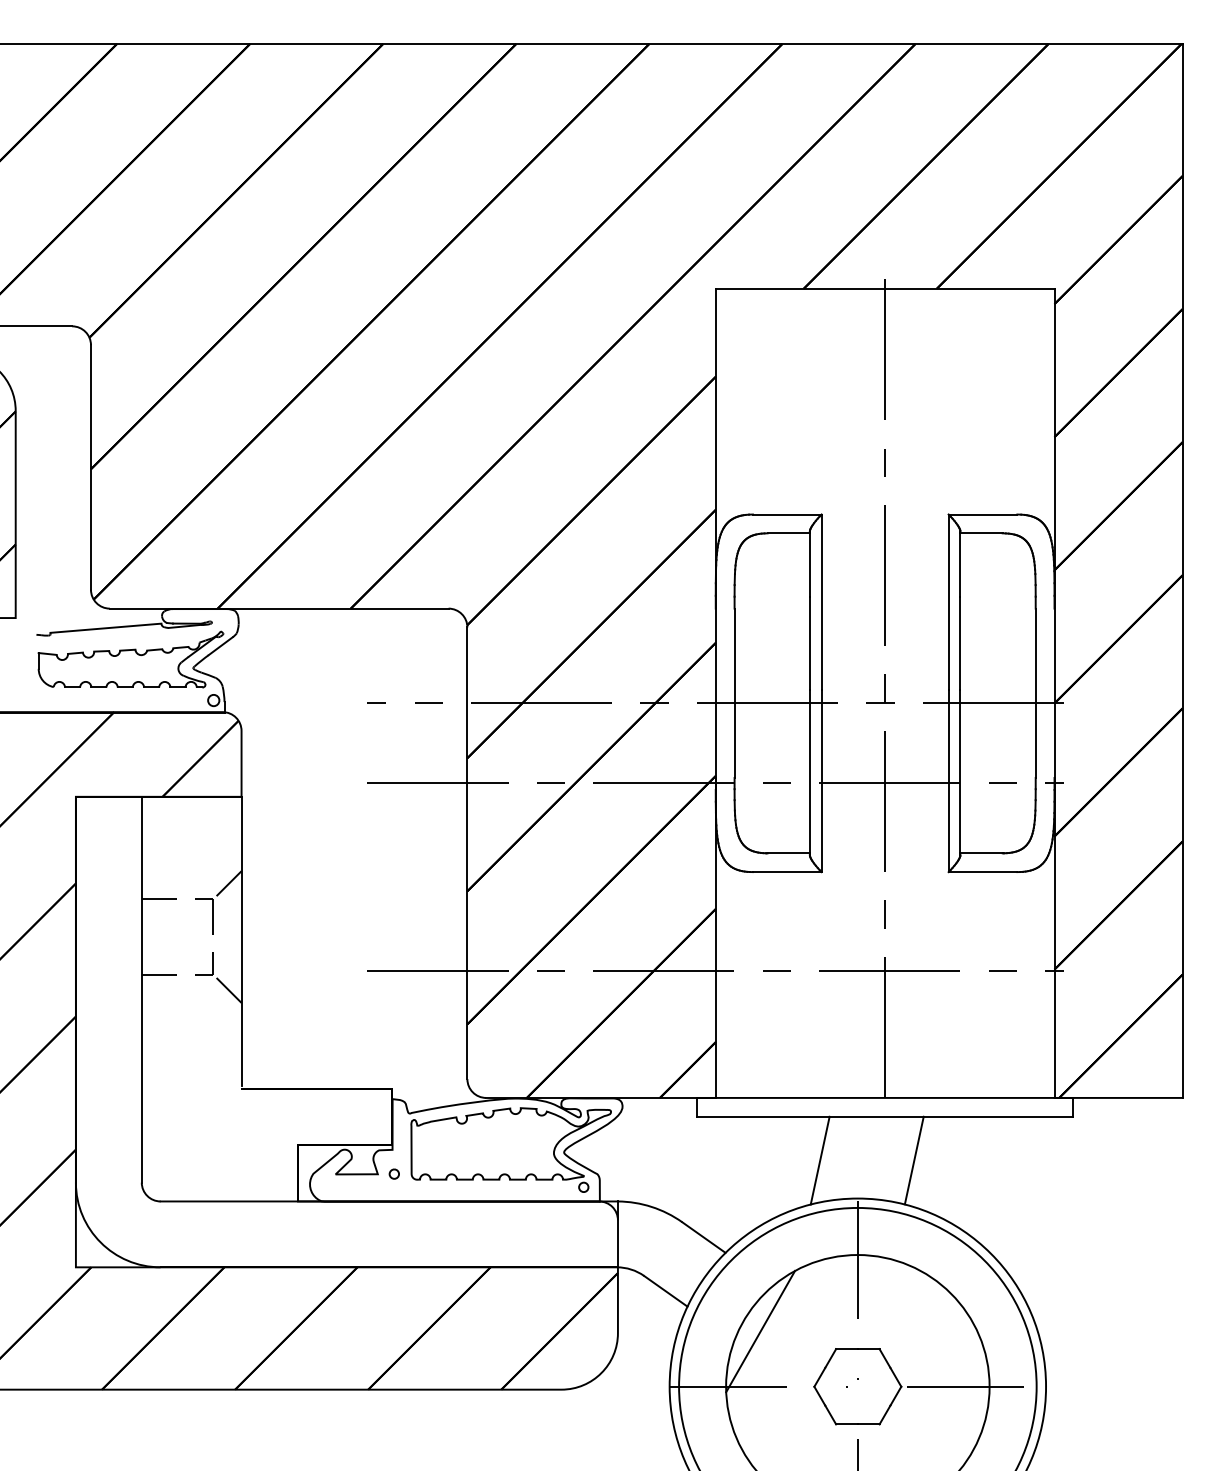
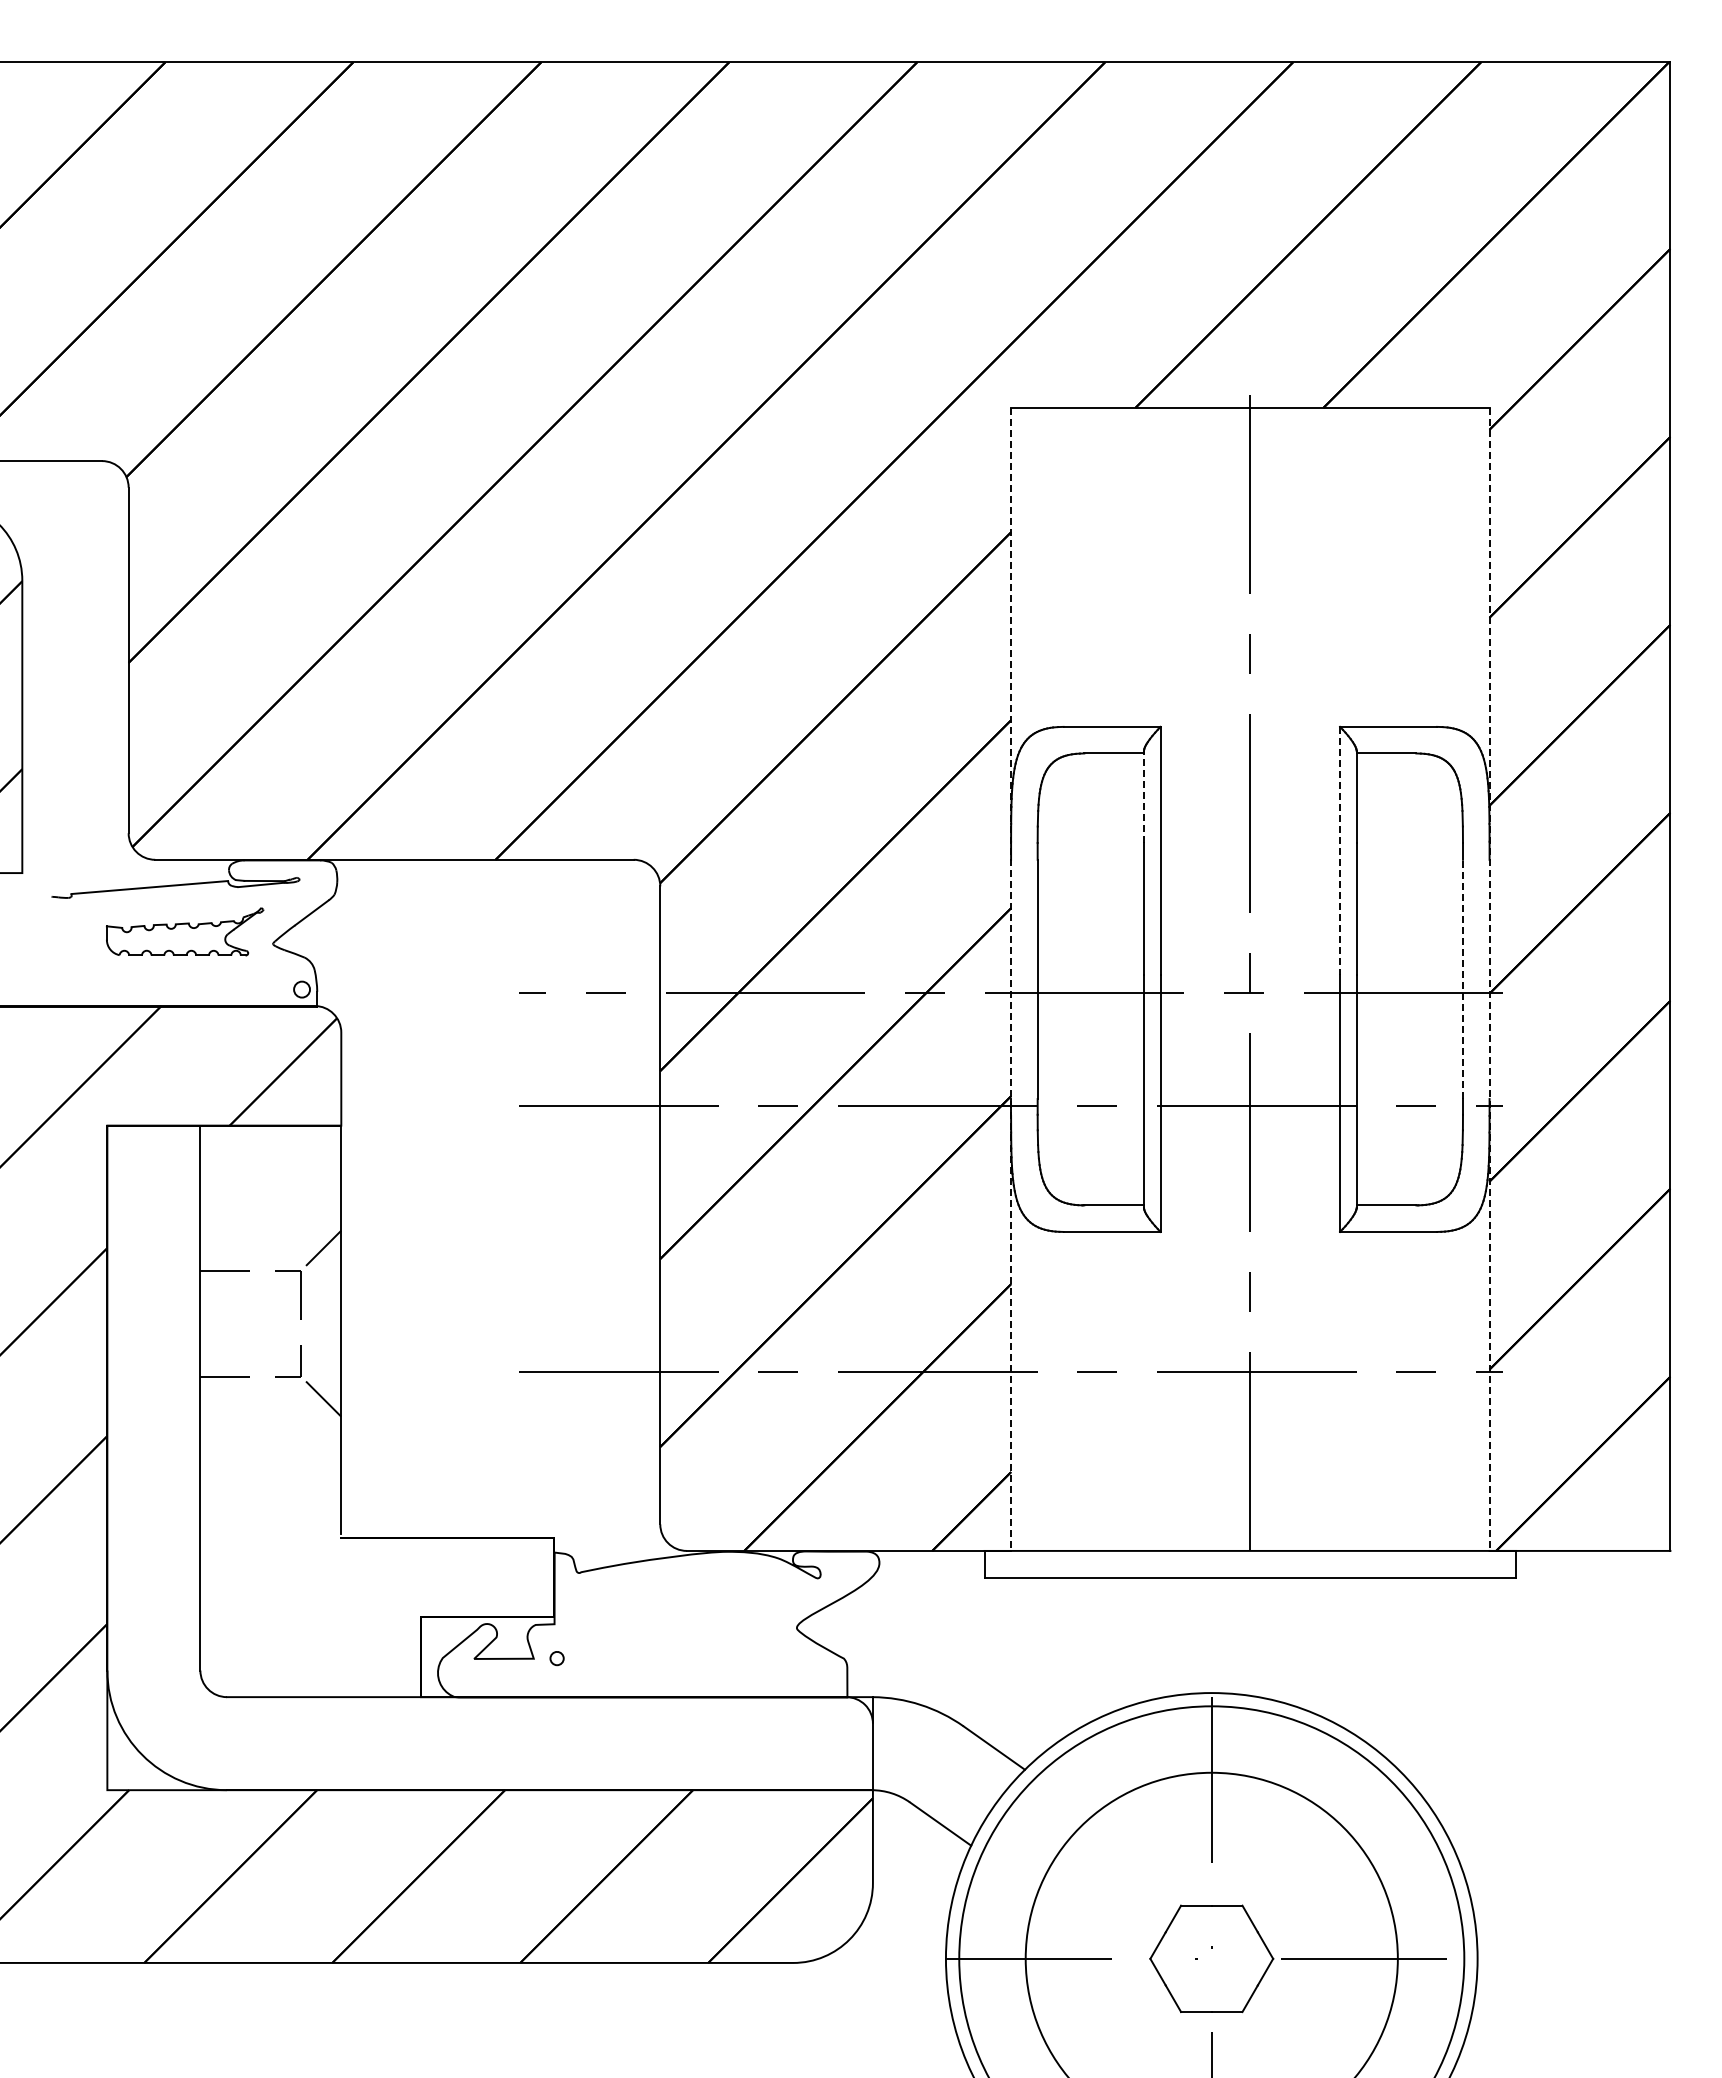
line: (810, 563) -> (1144, 796), solid -> dashed
line: (948, 602) -> (1340, 850), solid -> dashed
part: (130, 659) -> (184, 931), size x0.6
line: (716, 693) -> (1011, 979), solid -> dashed
line: (1035, 693) -> (1462, 979), solid -> dashed
line: (1054, 693) -> (1489, 979), solid -> dashed
part: (510, 1150) -> (721, 1624), removed
line: (820, 1160) -> (1158, 1639), removed
line: (914, 1160) -> (1291, 1639), removed
line: (760, 1331) -> (1074, 1880), removed

